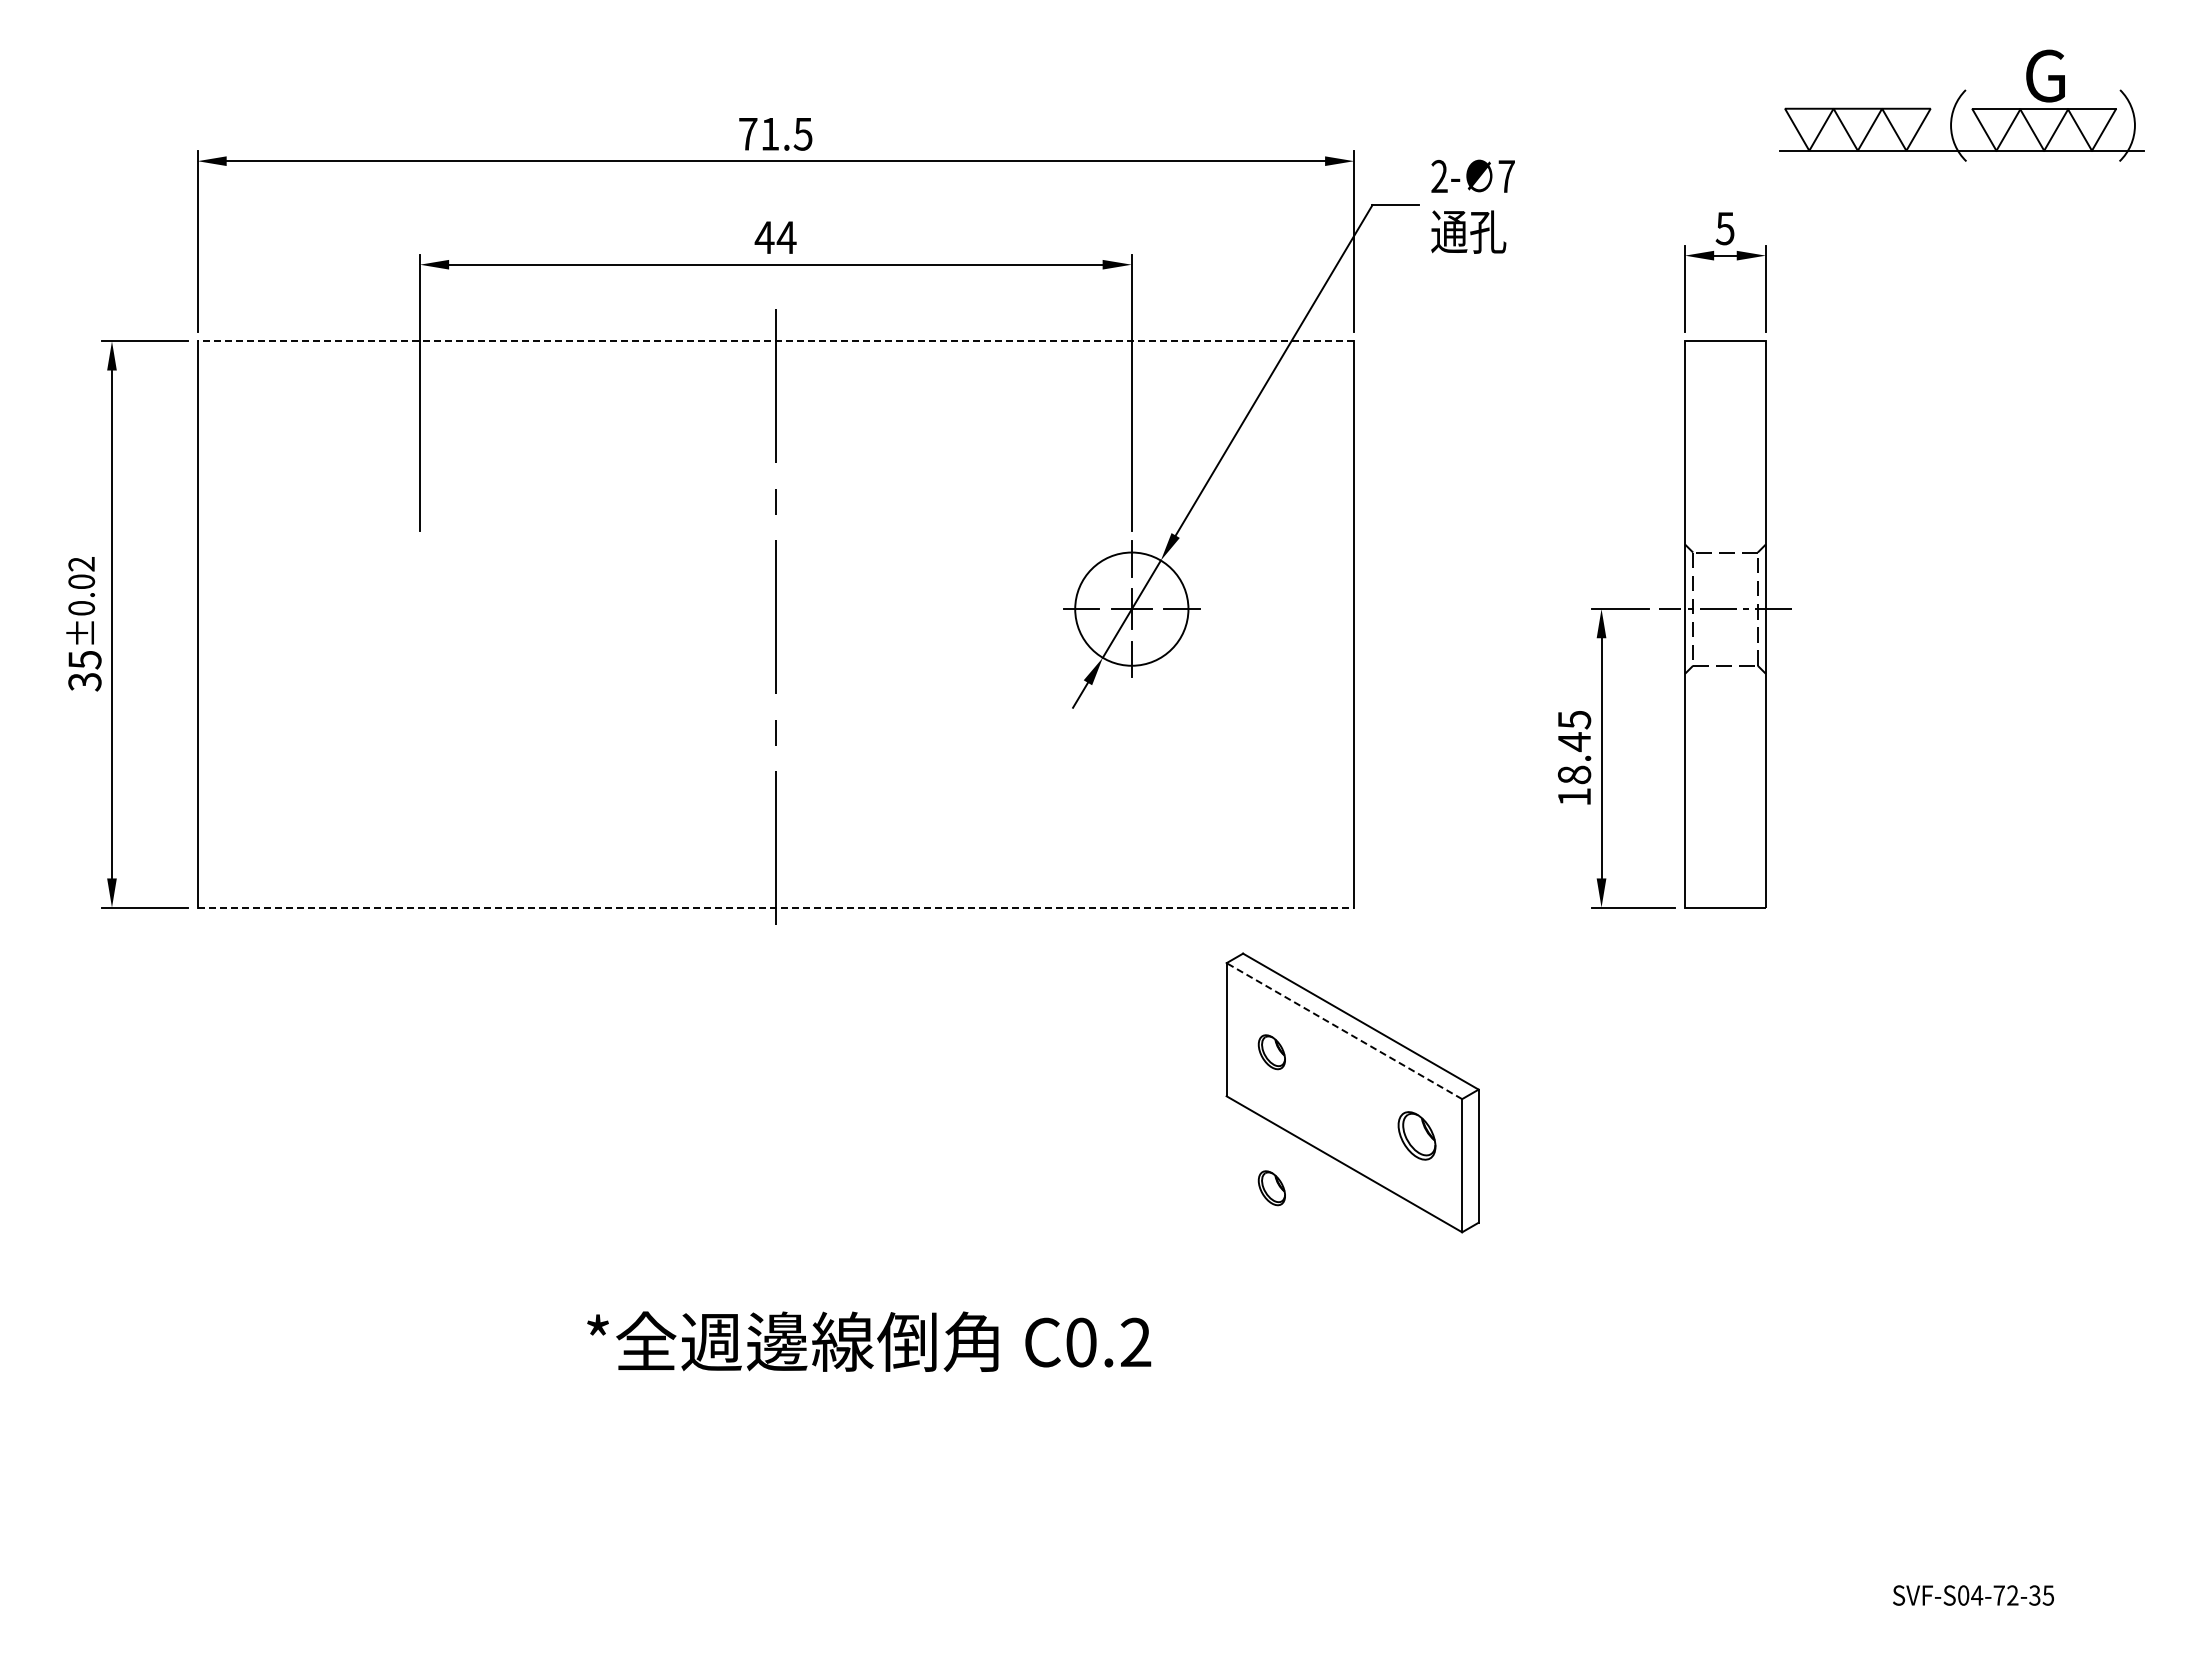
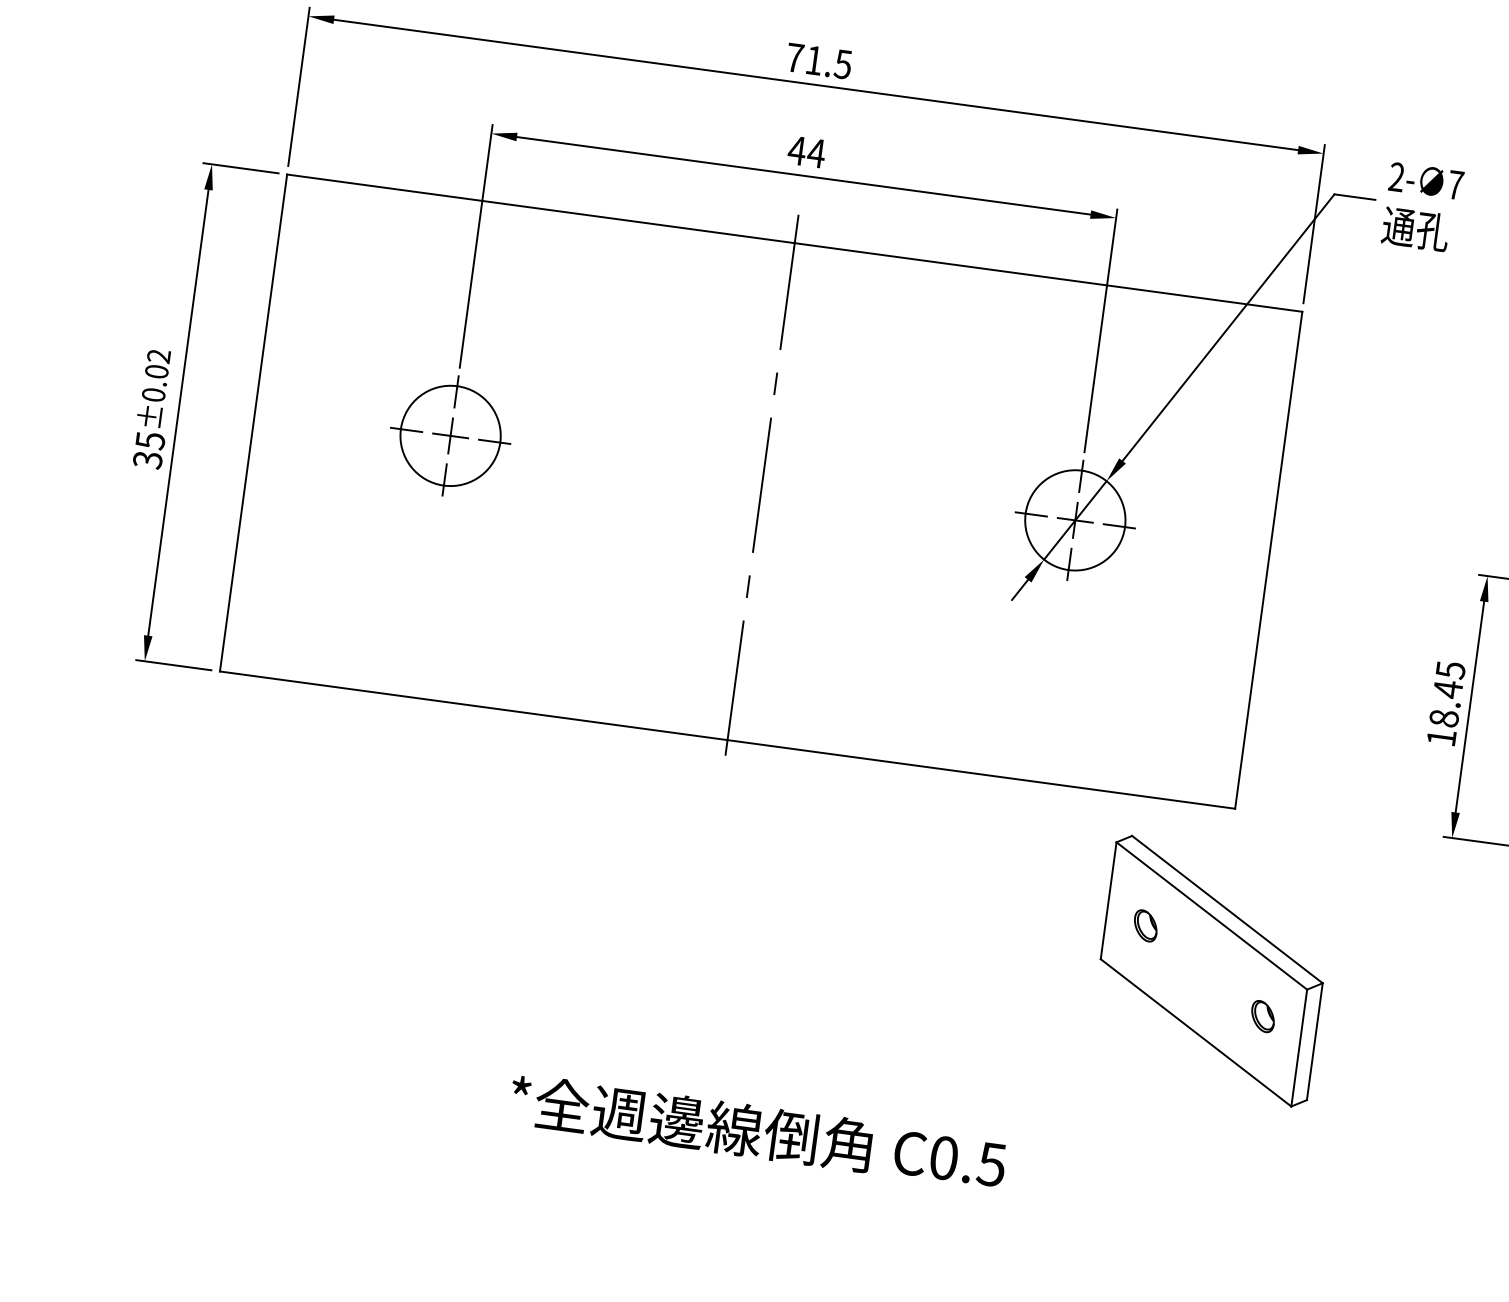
line: (775, 341) -> (794, 243), dashed -> solid
part: (419, 608) -> (450, 435), added
line: (776, 907) -> (728, 740), dashed -> solid
line: (1344, 1031) -> (1211, 916), dashed -> solid
part: (1416, 1135) -> (1262, 1016), size x0.71
part: (1271, 1188) -> (1129, 1045), removed
text: (1135, 1342) -> (991, 1164), C0.2 -> C0.5

